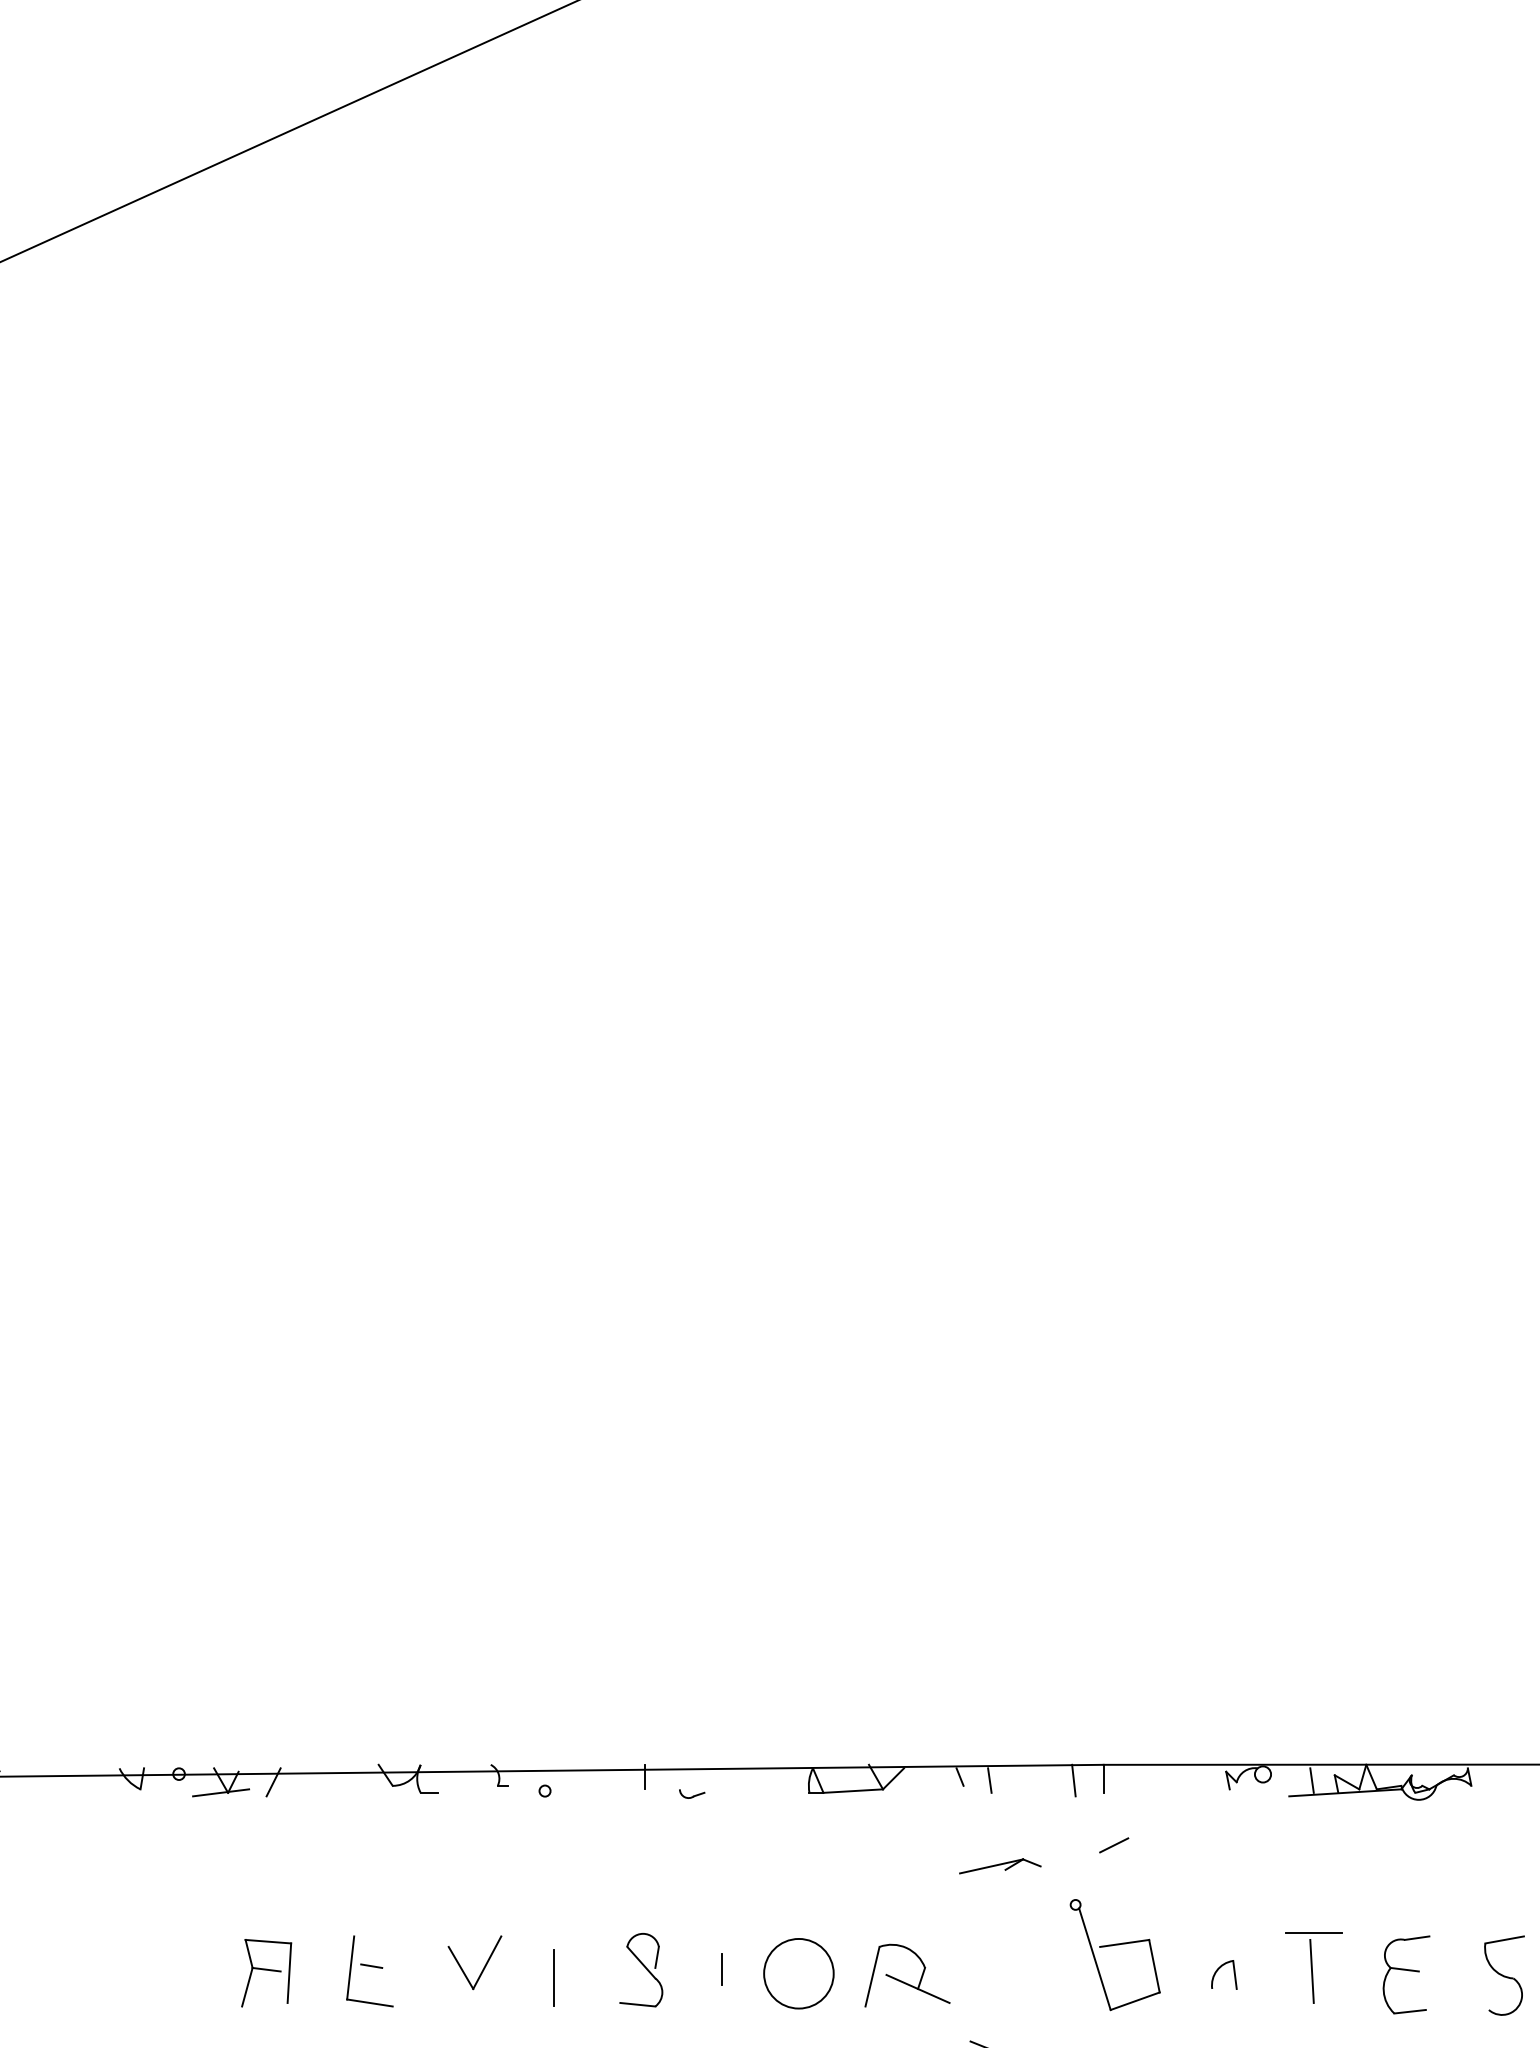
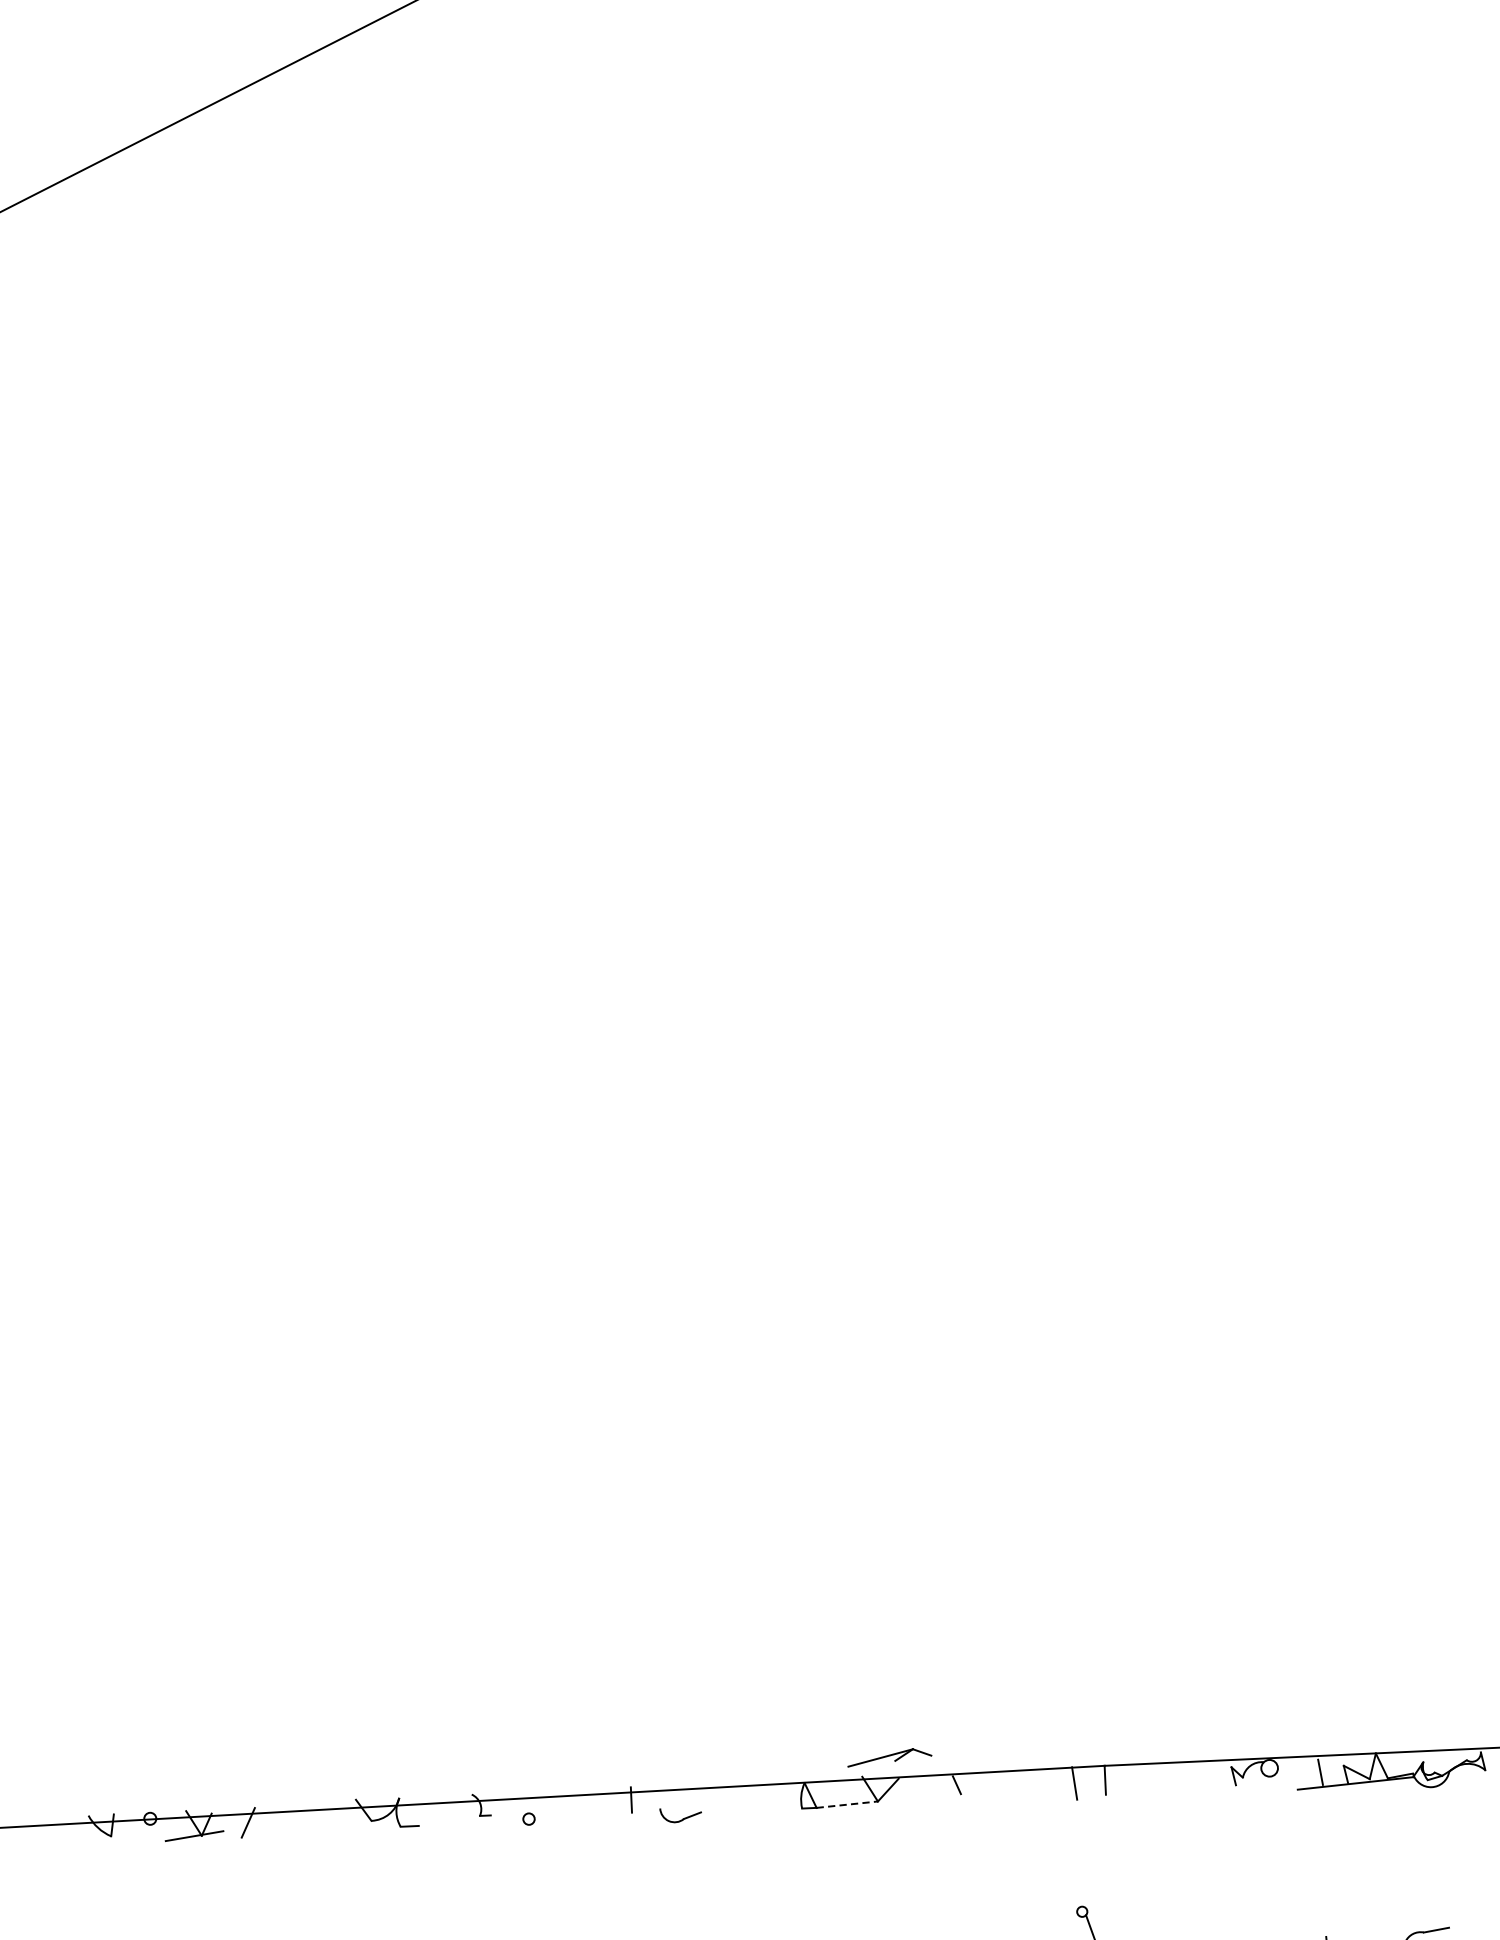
line: (989, 1780) -> (987, 1787), removed
line: (853, 1791) -> (847, 1805), solid -> dashed
part: (692, 1793) -> (681, 1814), size x1.6
line: (1114, 1845) -> (1119, 1848), removed
part: (1000, 1866) -> (889, 1757), moved
line: (1313, 1932) -> (1329, 1929), removed

